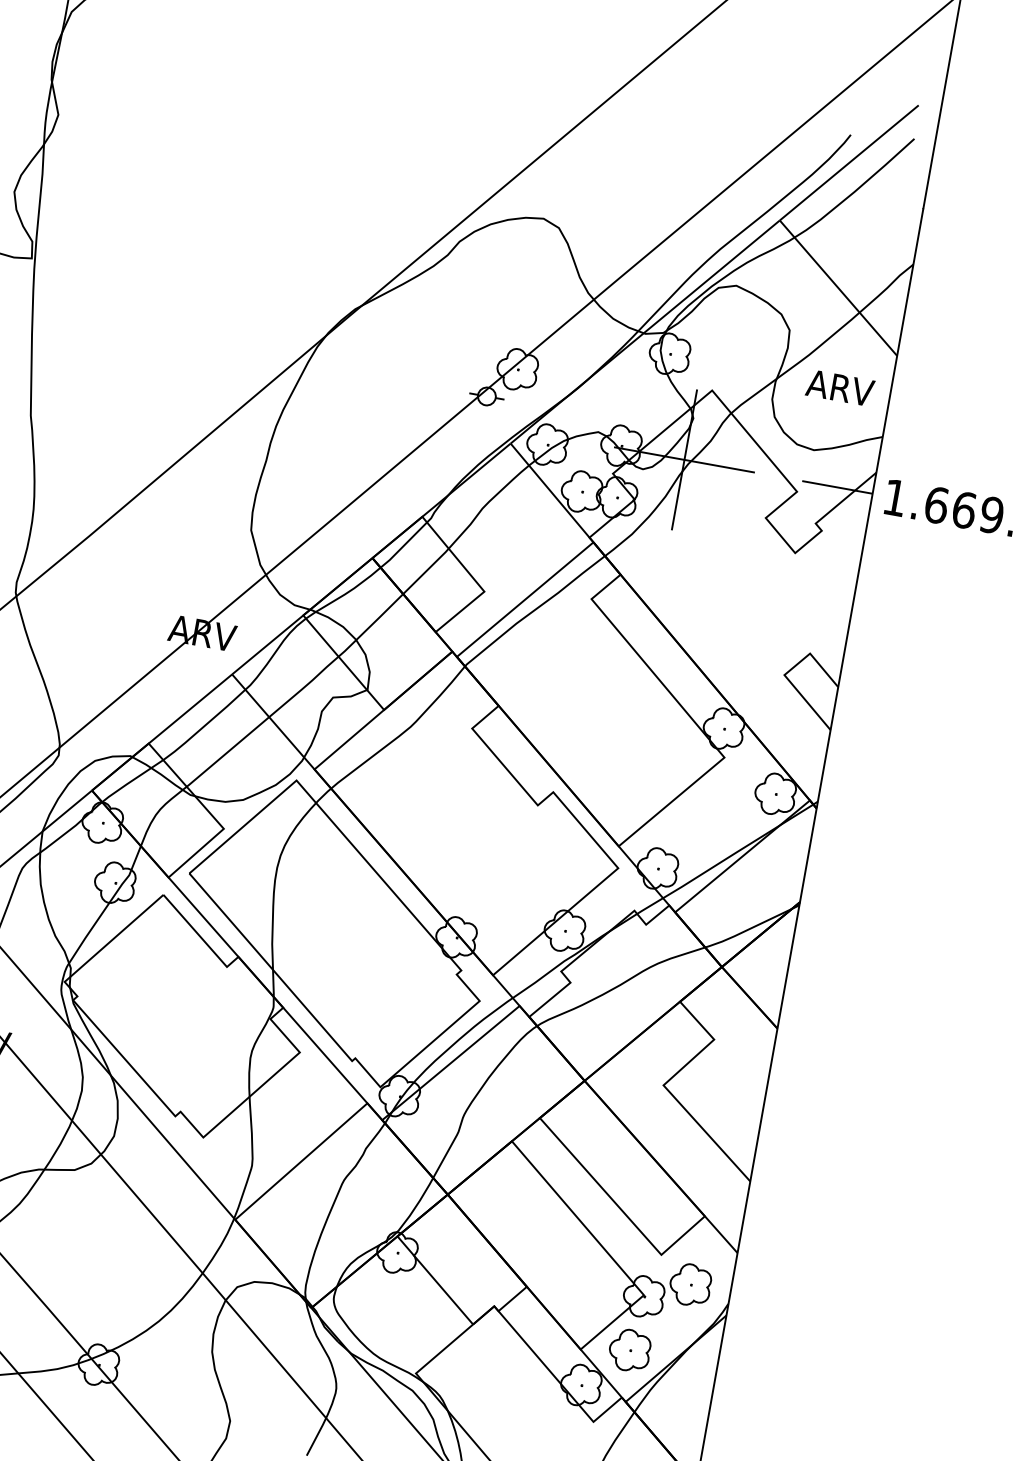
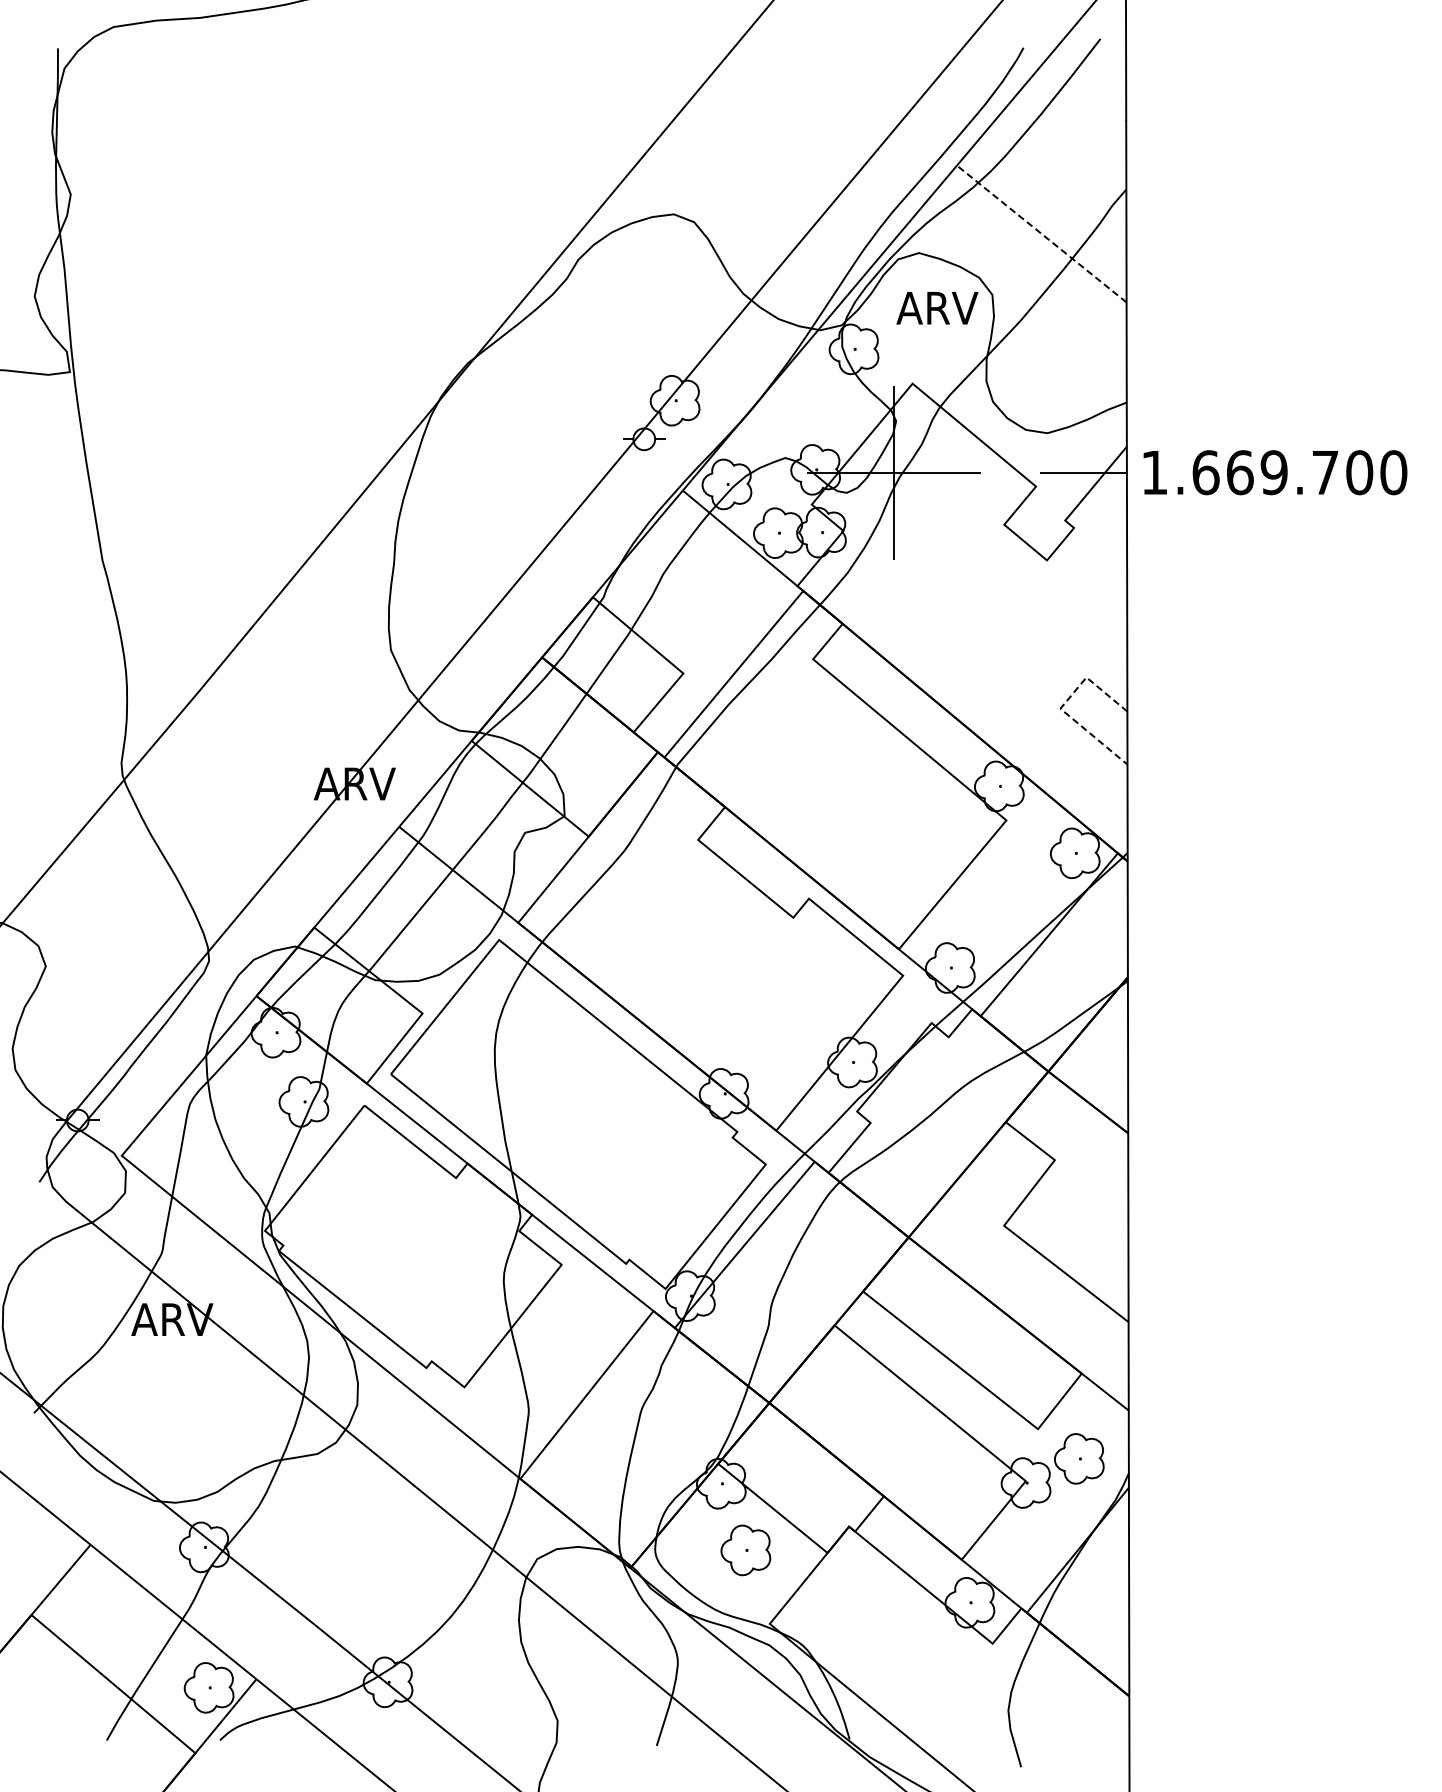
line: (838, 288) -> (1041, 234), solid -> dashed
text: (840, 388) -> (937, 308), moved
line: (786, 673) -> (1062, 706), solid -> dashed
part: (629, 1350) -> (745, 1550), moved

